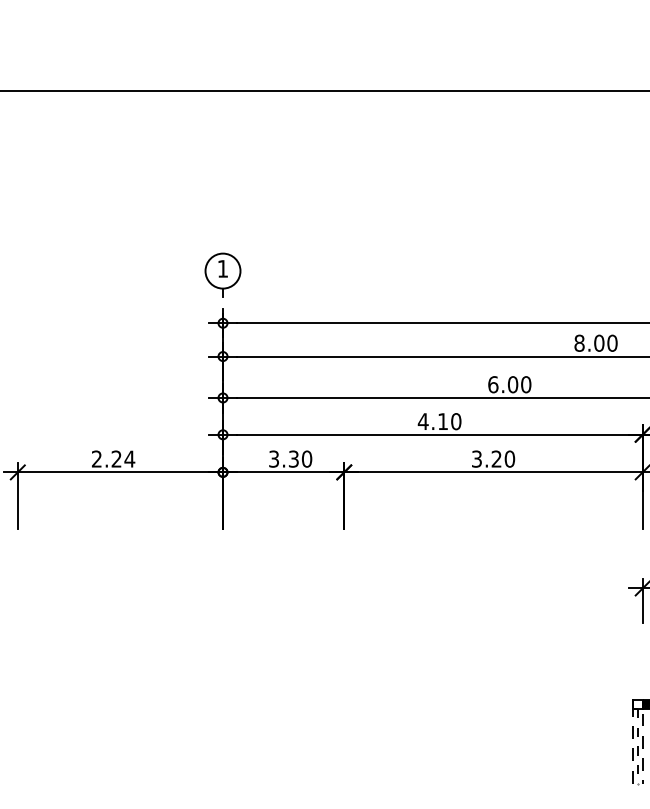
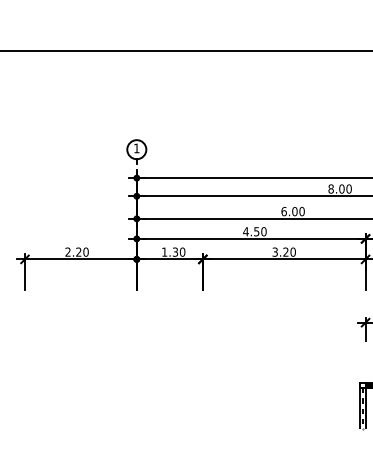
text: (442, 421) -> (256, 231), 4.10 -> 4.50
text: (128, 457) -> (85, 251), 2.24 -> 2.20
text: (273, 457) -> (164, 251), 3.30 -> 1.30
line: (638, 709) -> (363, 388), dashed -> solid

